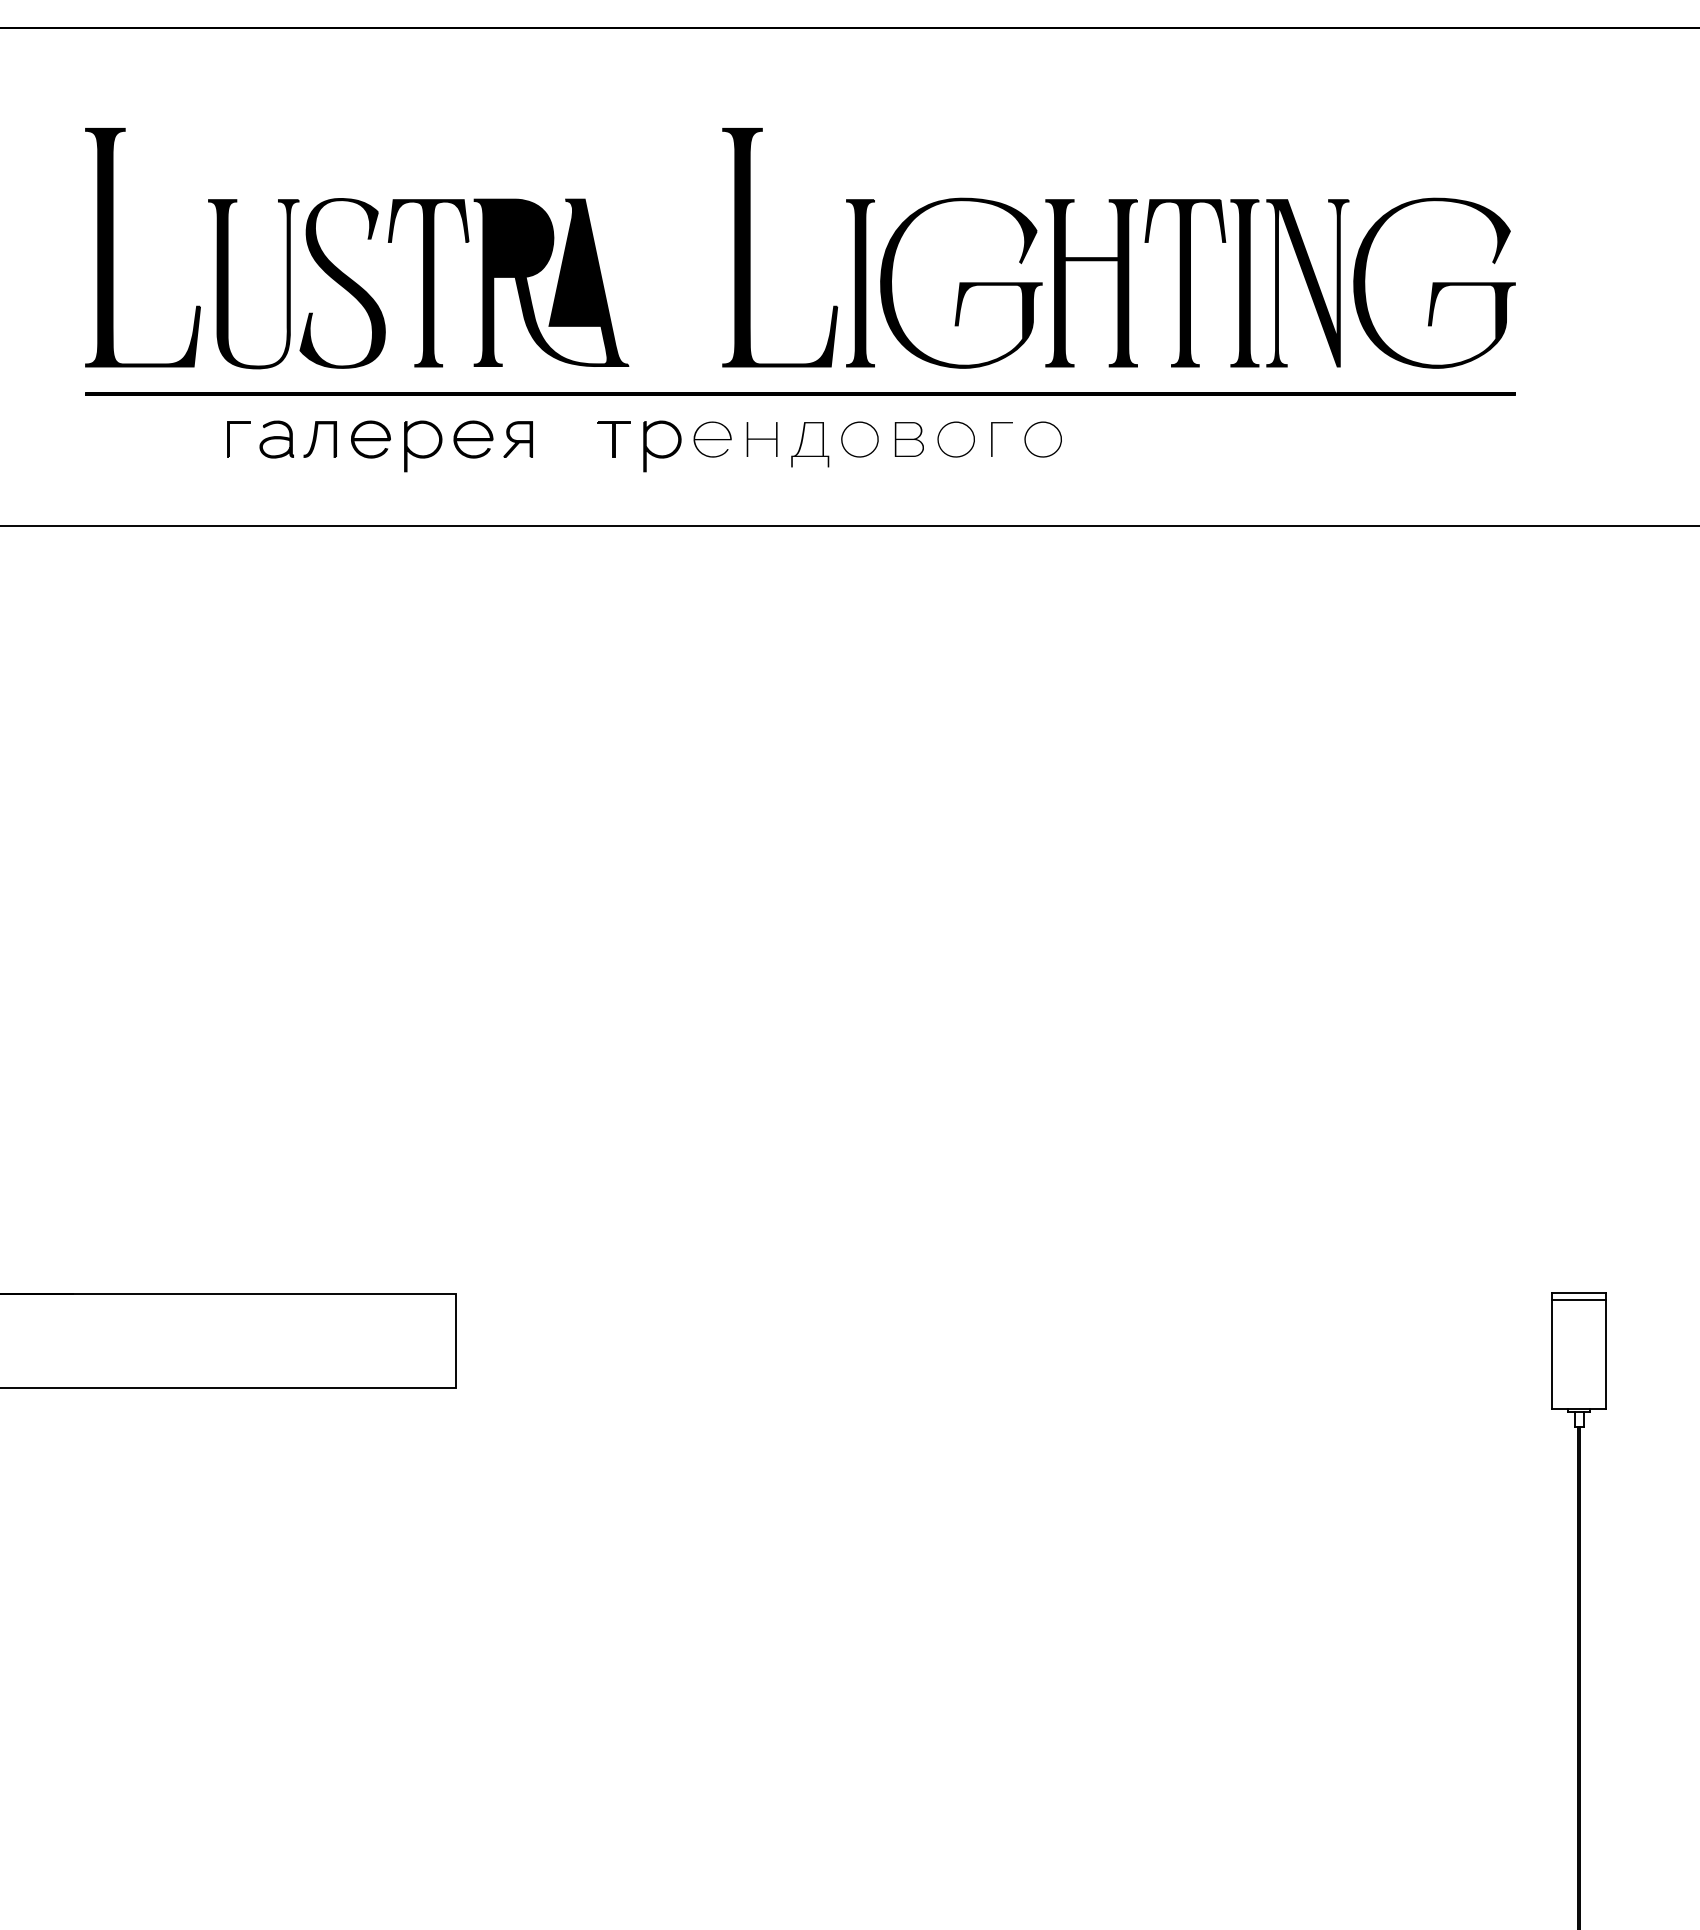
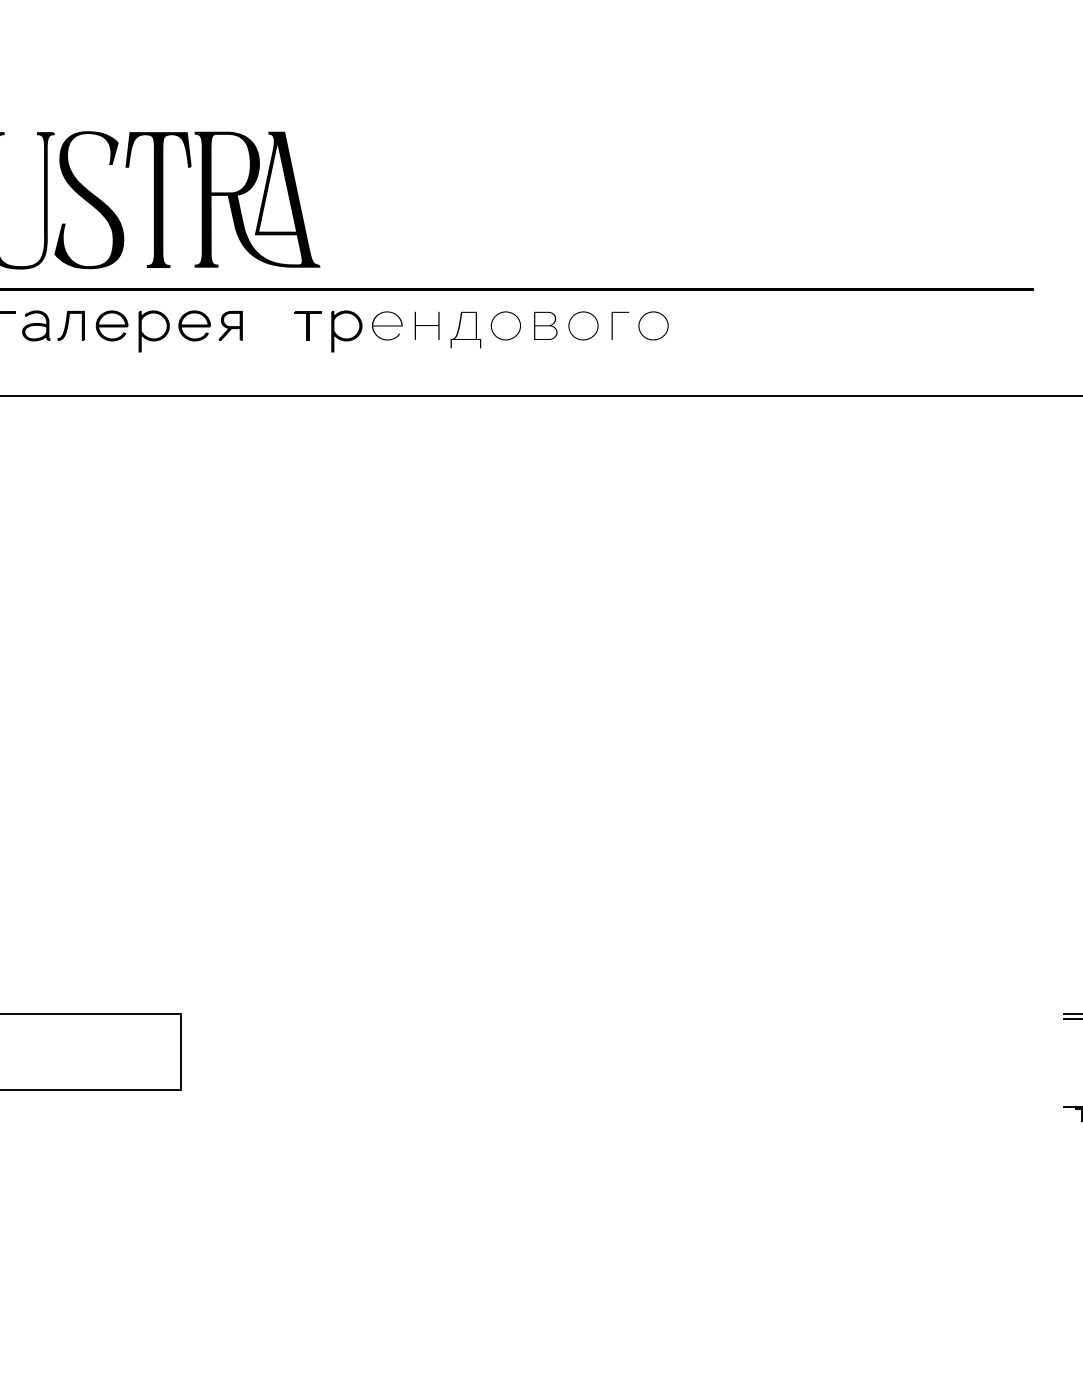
part: (1118, 248) -> (714, 172), removed
line: (1552, 1350) -> (1063, 1059), removed

